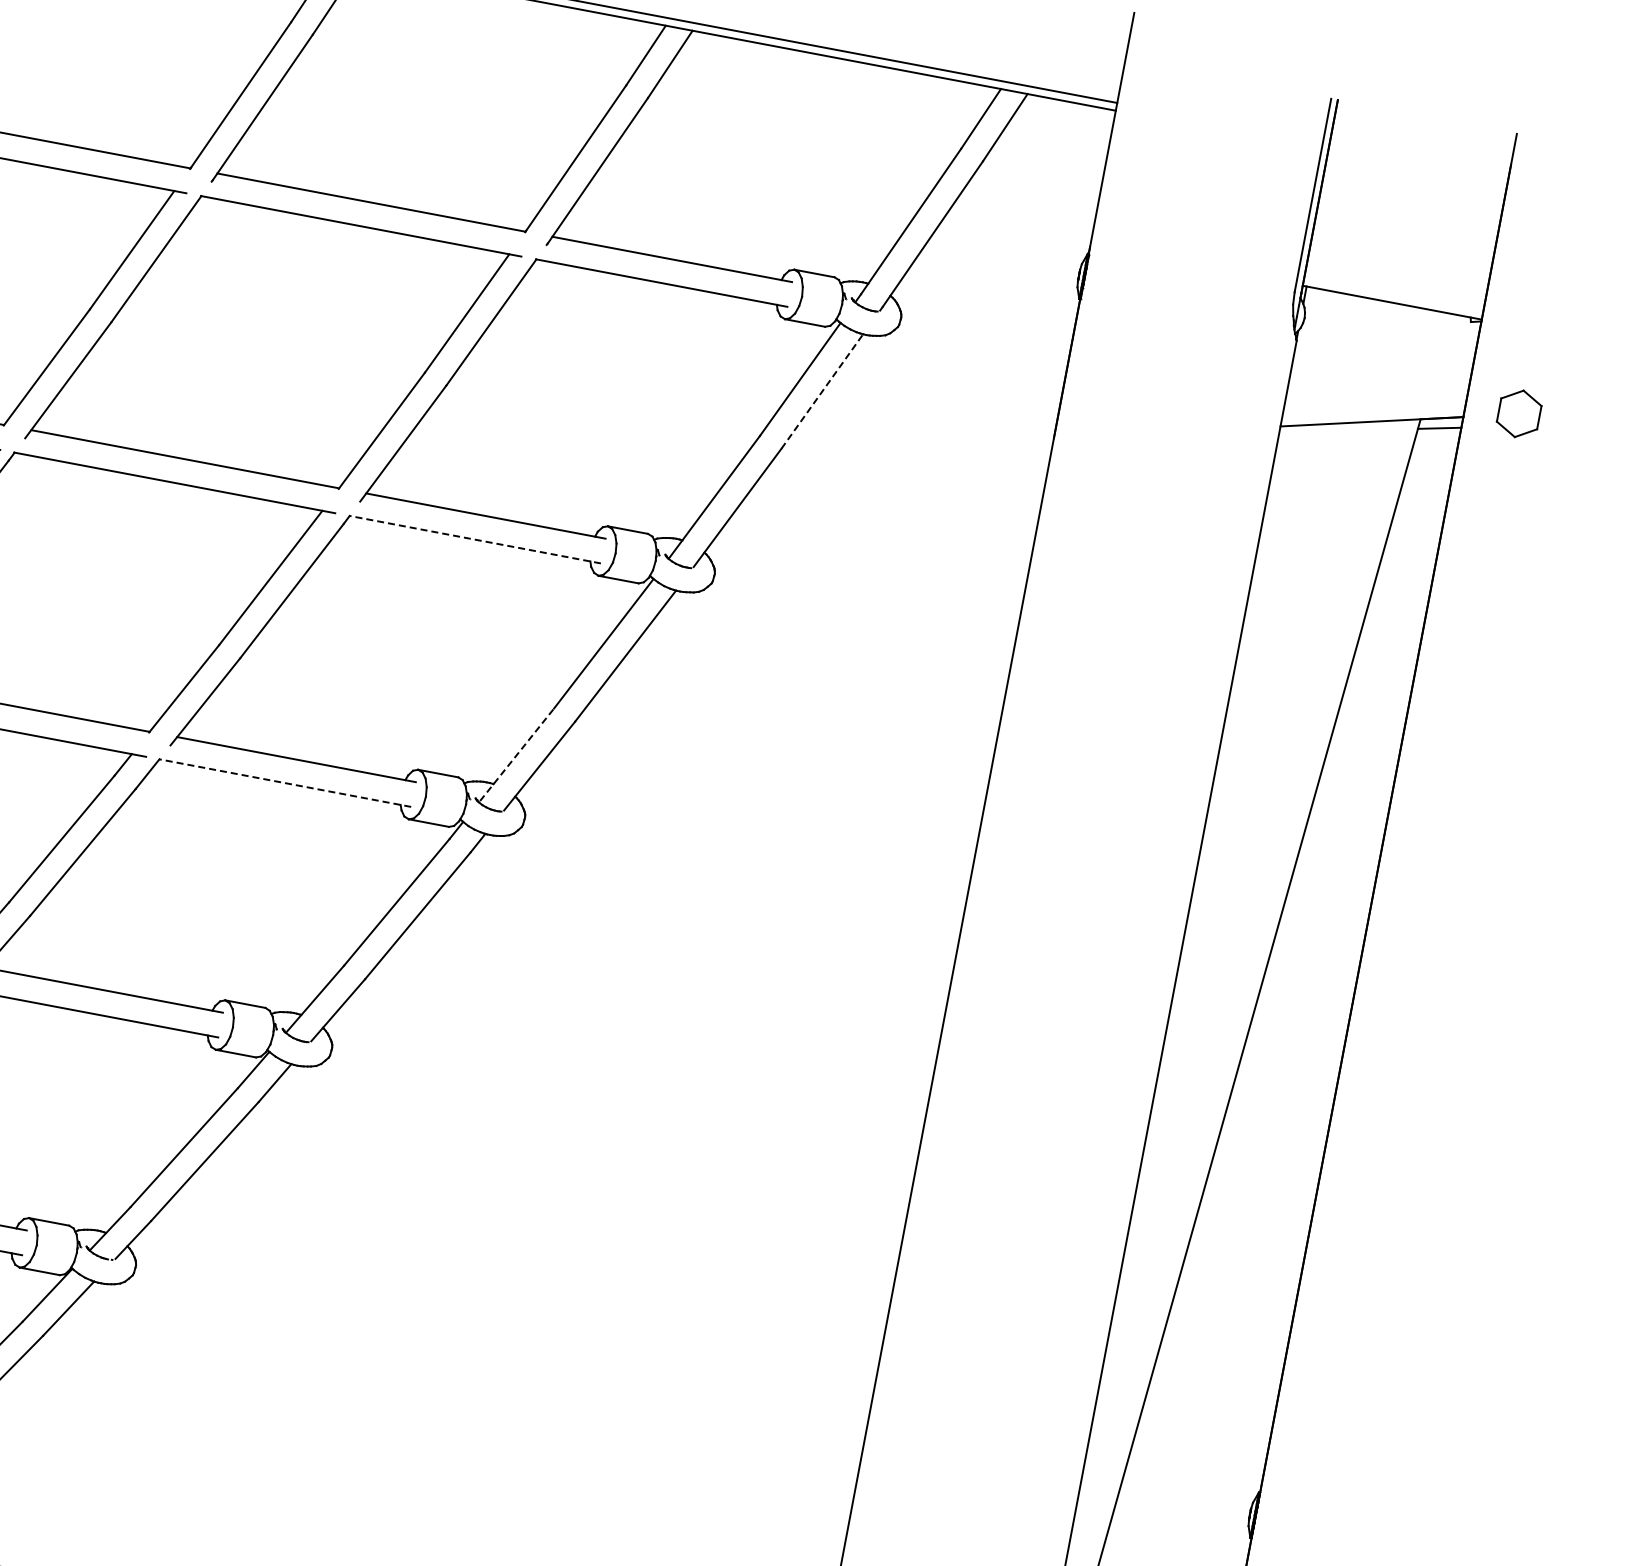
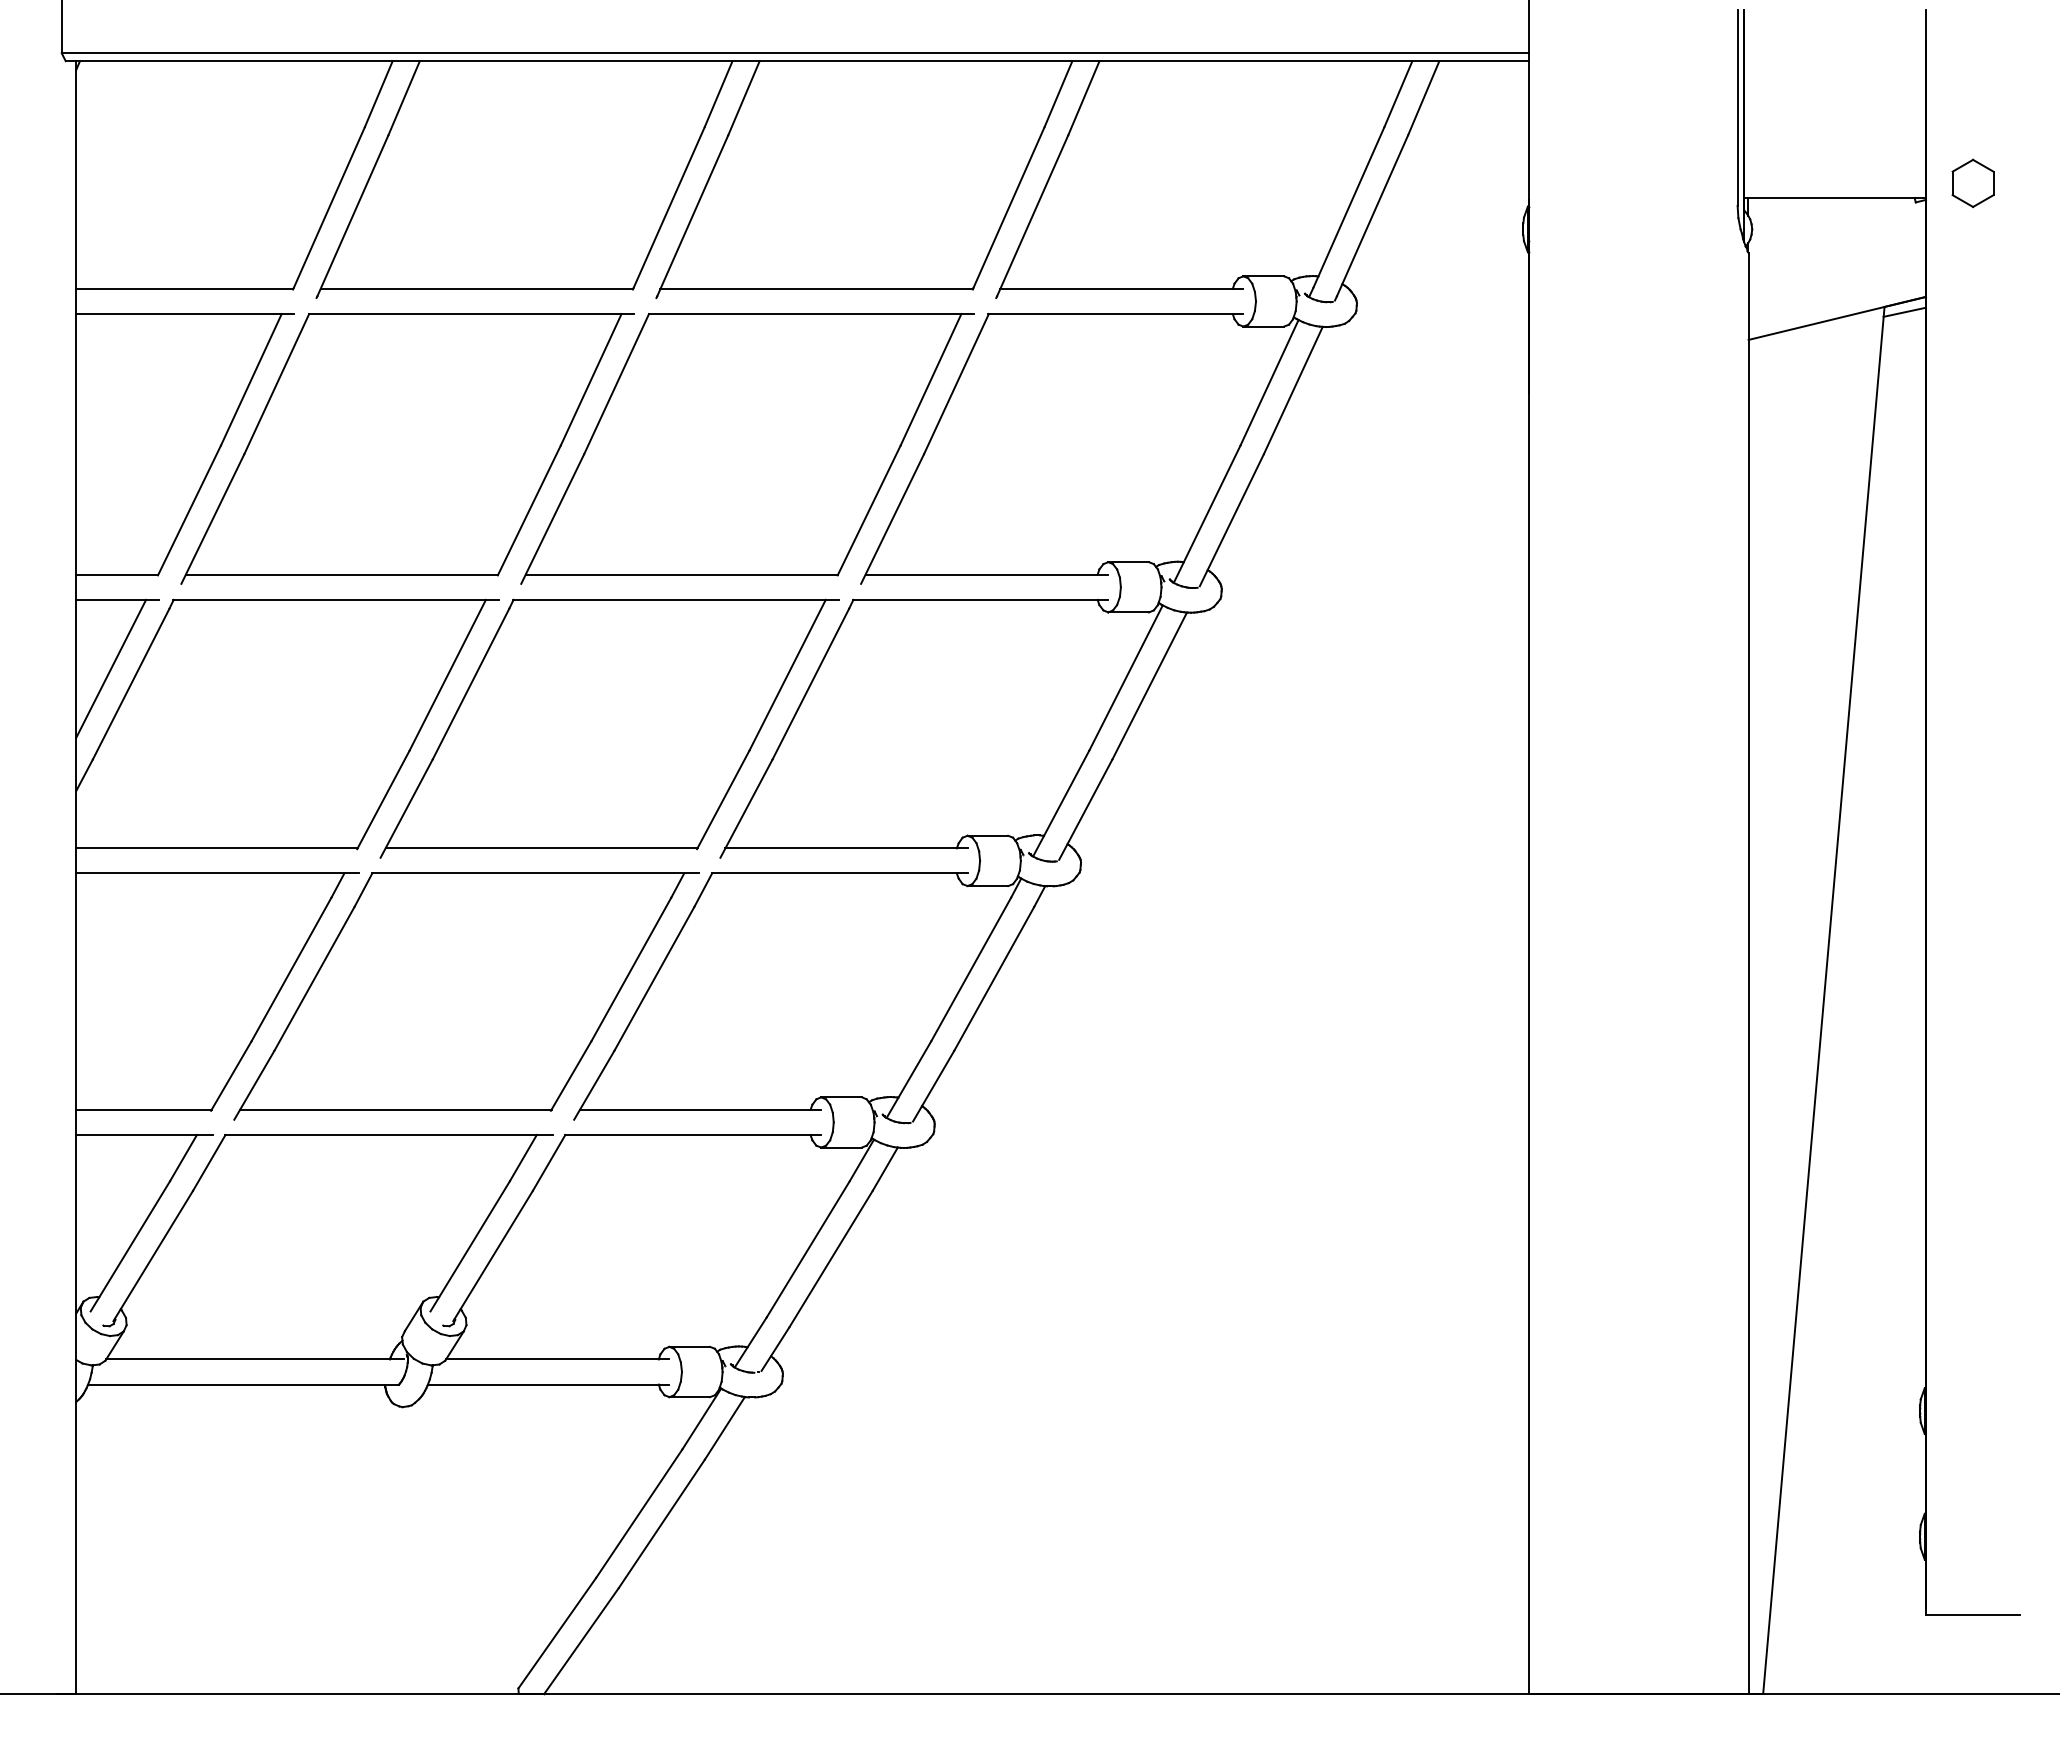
line: (822, 391) -> (1293, 390), dashed -> solid
part: (1518, 412) -> (1972, 182), moved
line: (475, 539) -> (980, 599), dashed -> solid
line: (517, 754) -> (1061, 802), dashed -> solid
line: (284, 783) -> (839, 873), dashed -> solid

